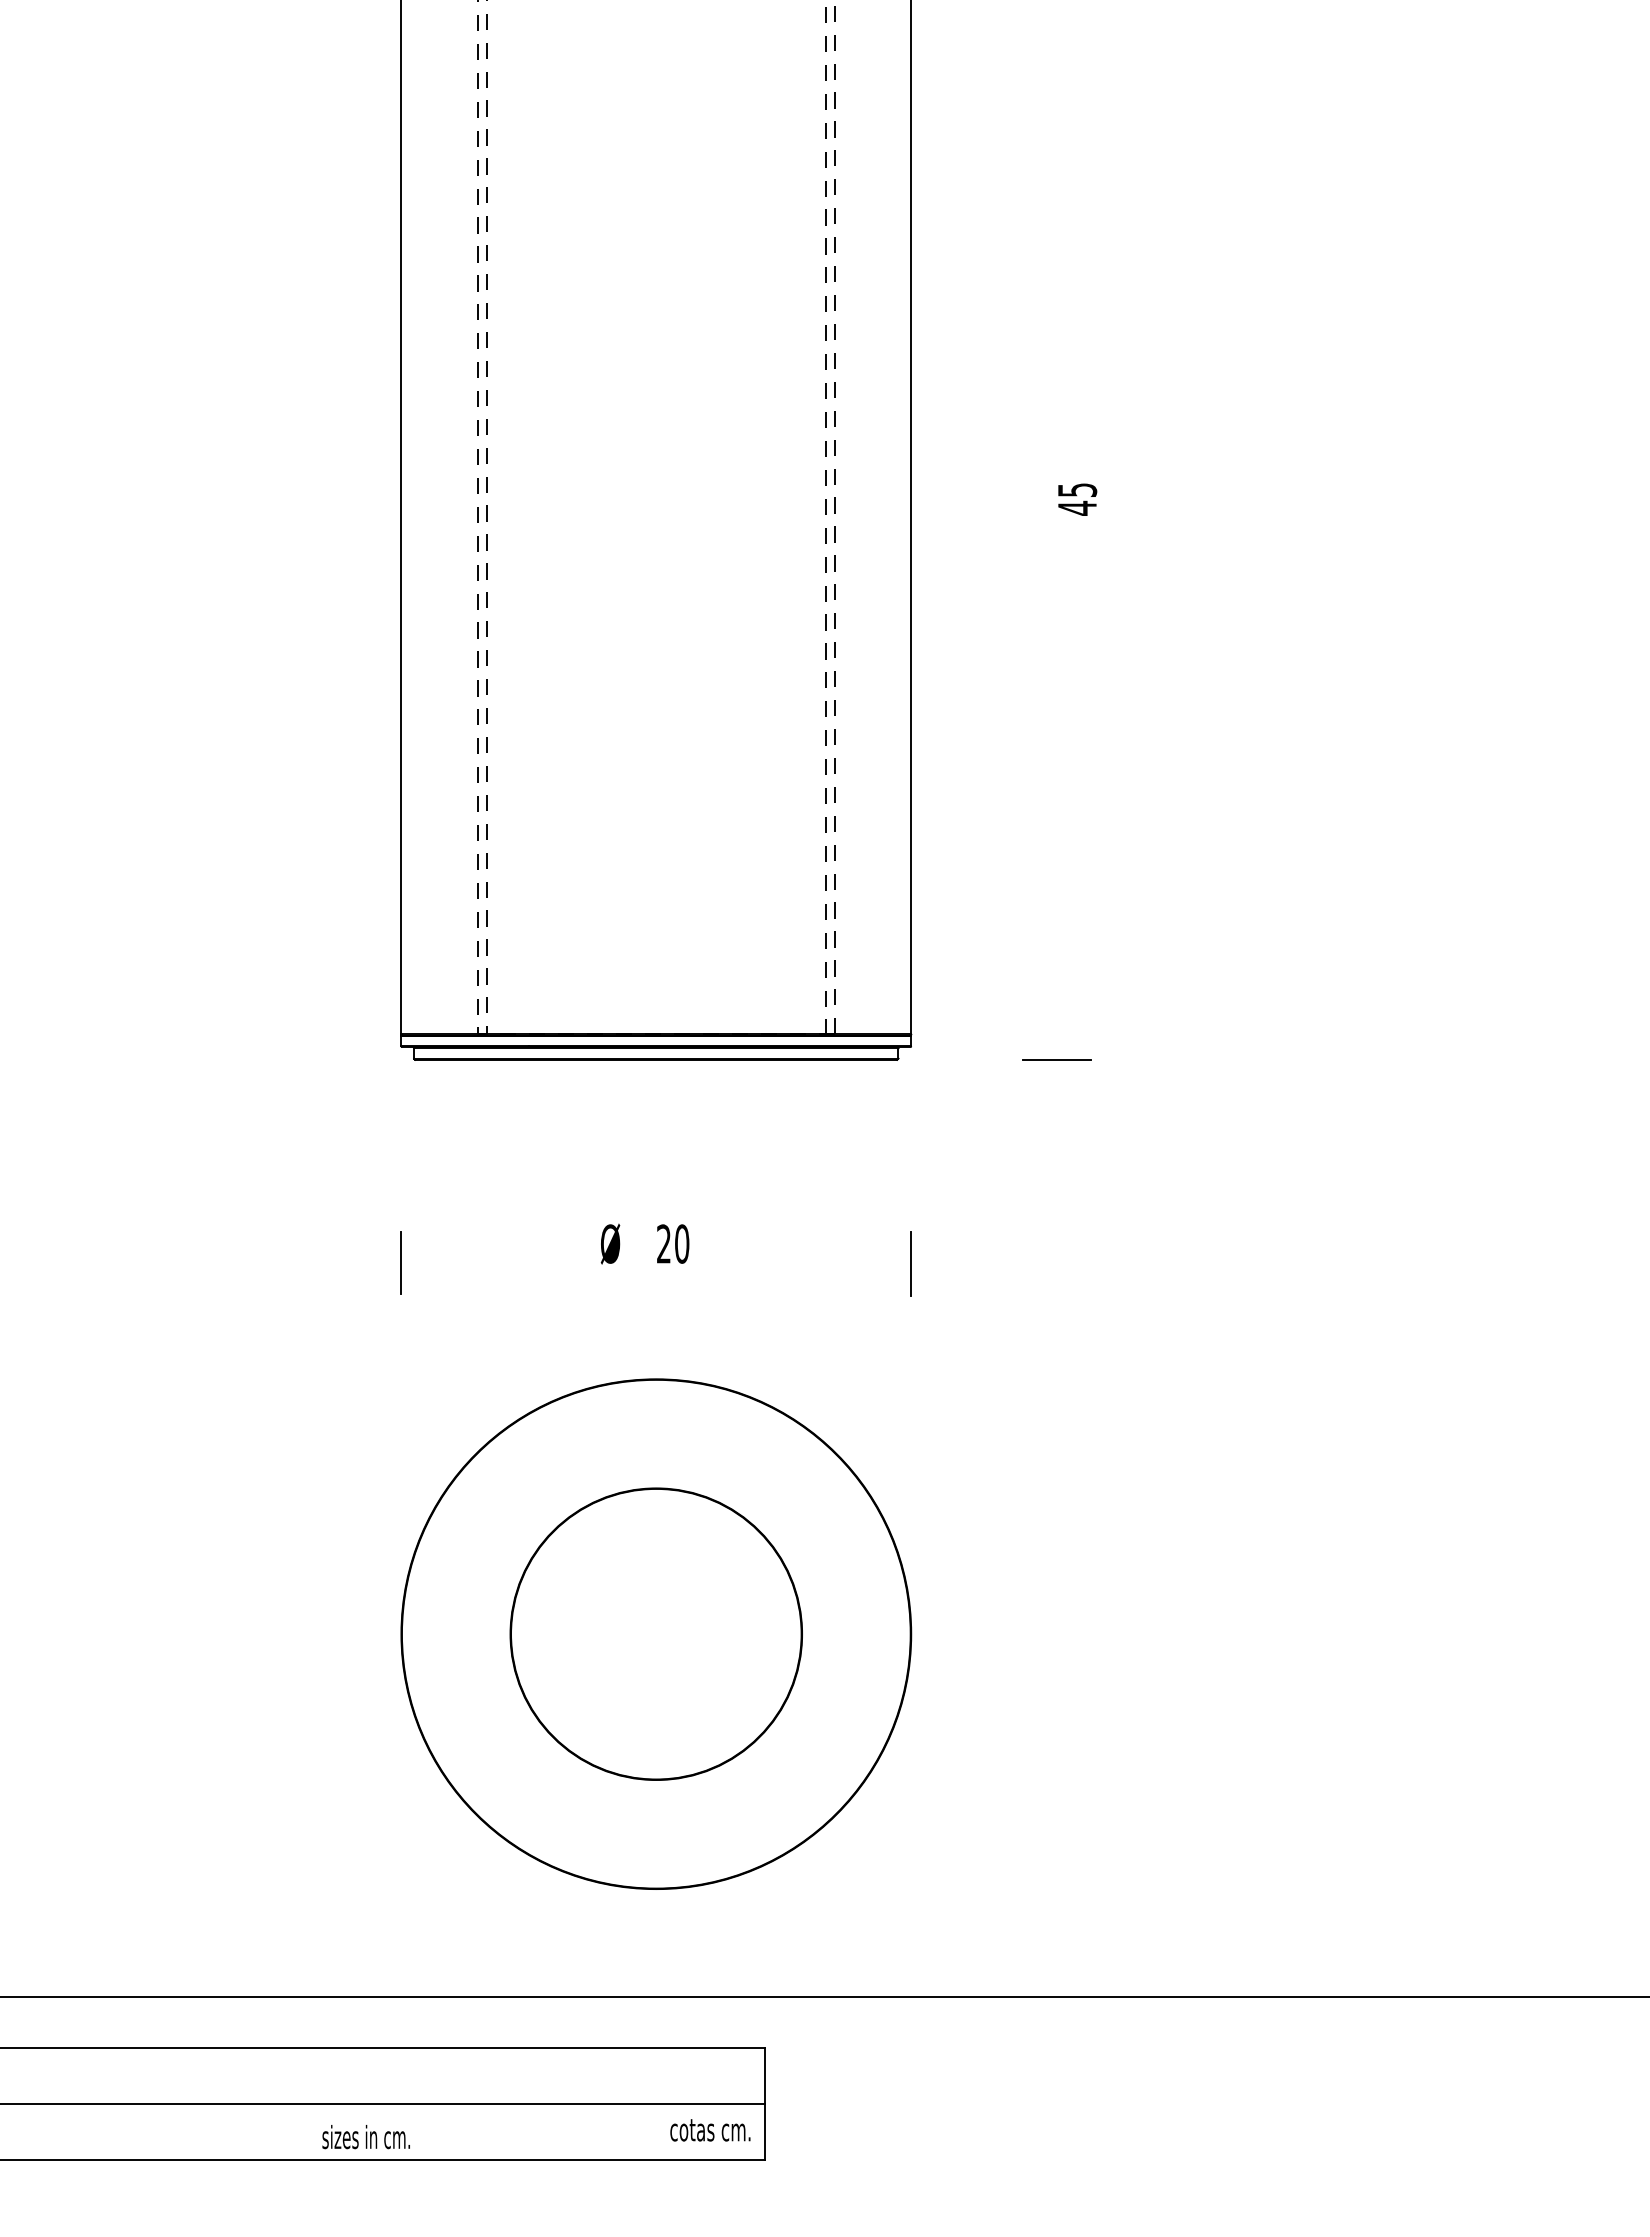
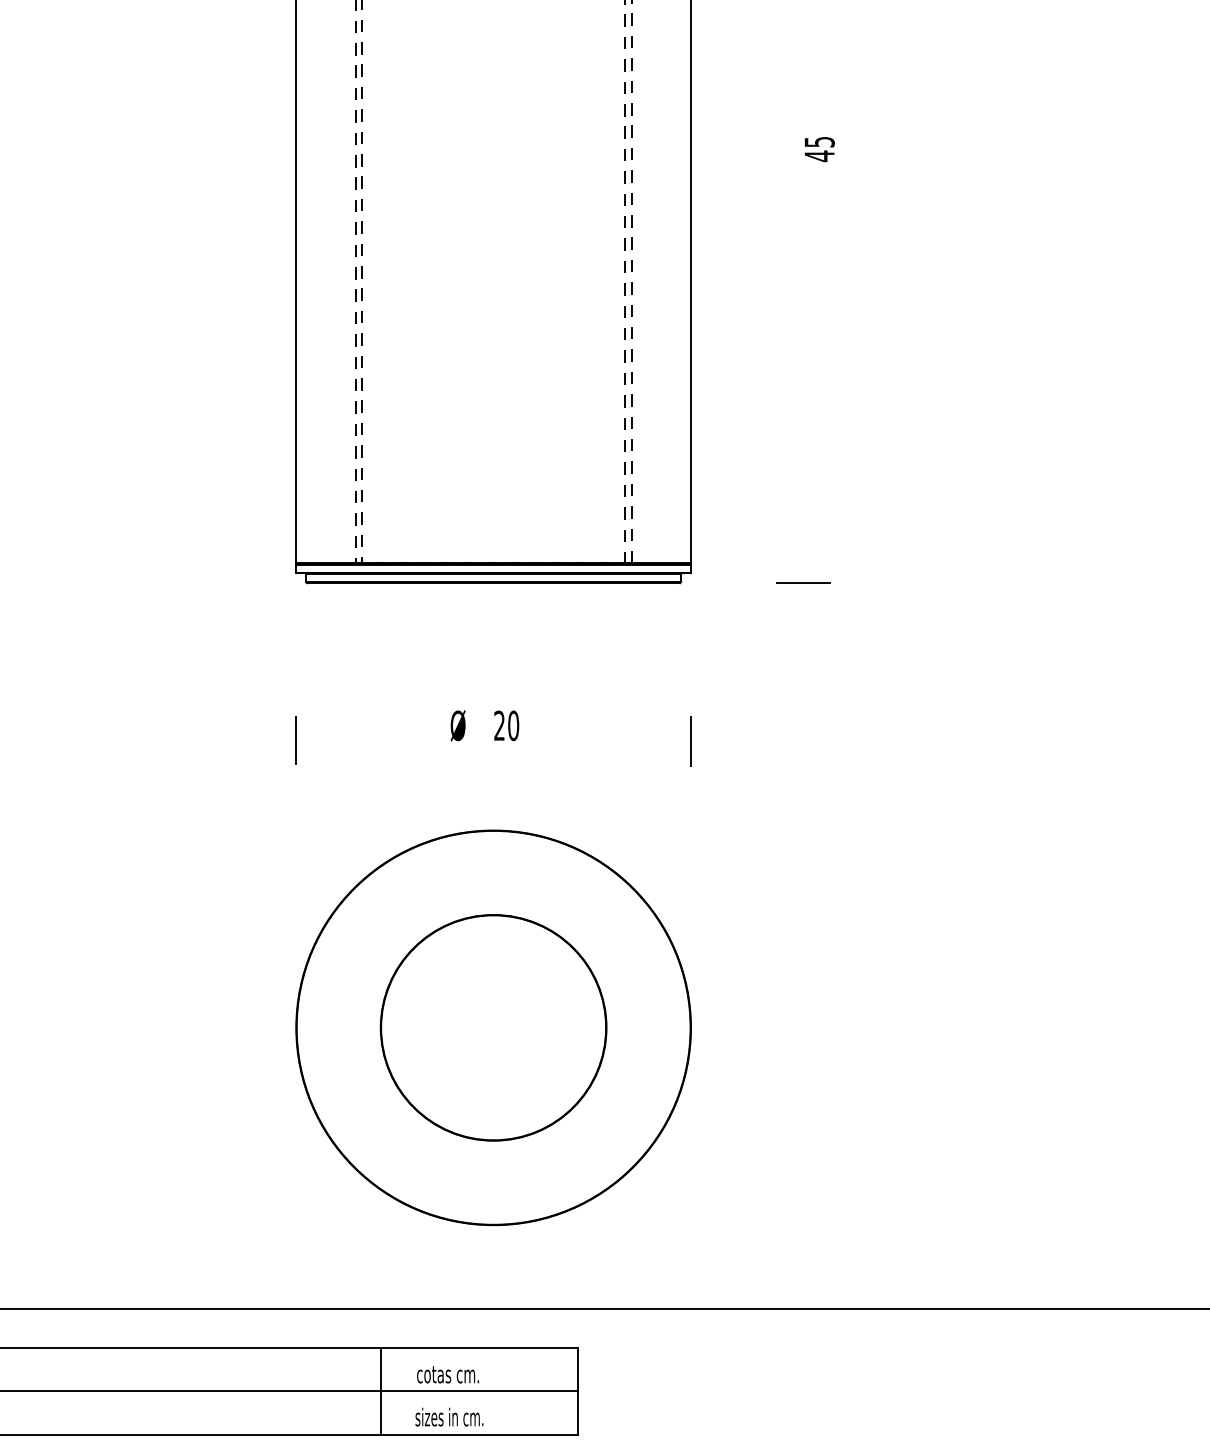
line: (510, 2103) -> (380, 1391), added
text: (710, 2130) -> (448, 1374), moved
text: (365, 2137) -> (448, 1417), moved

